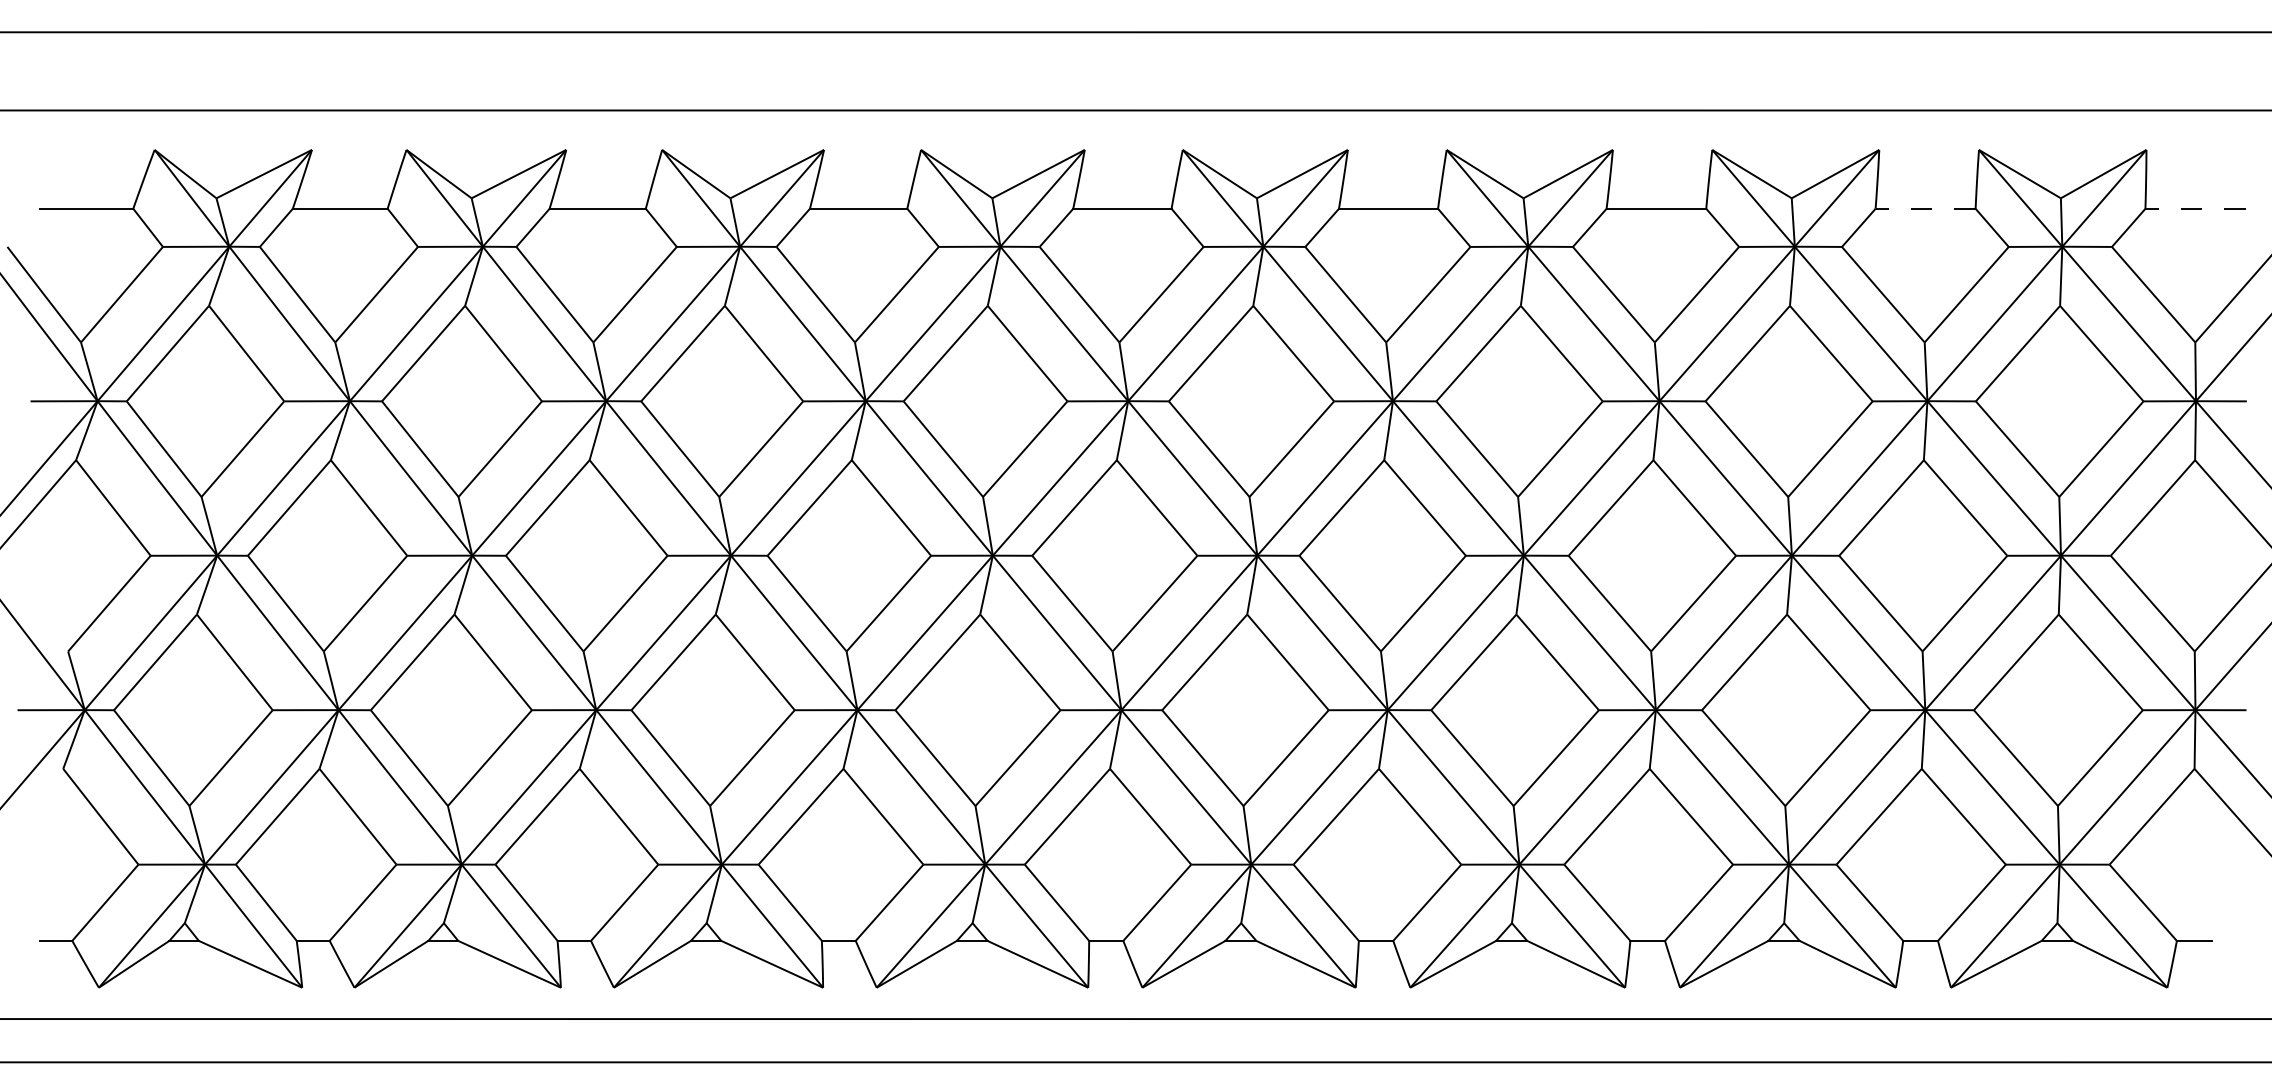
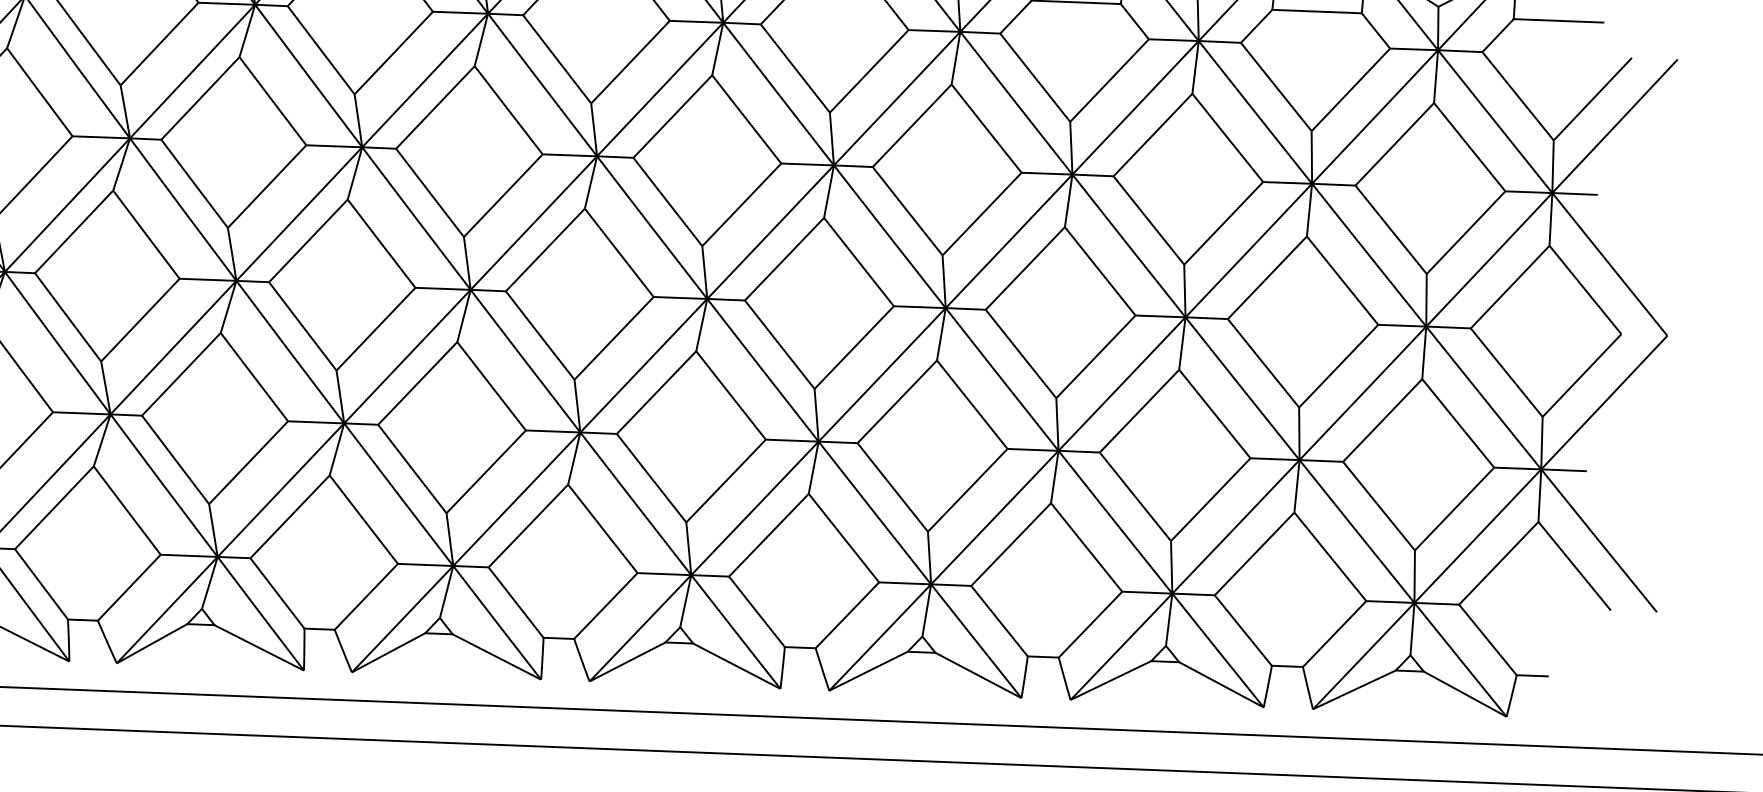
line: (1925, 208) -> (1316, 11), dashed -> solid
line: (2195, 208) -> (1558, 20), dashed -> solid

